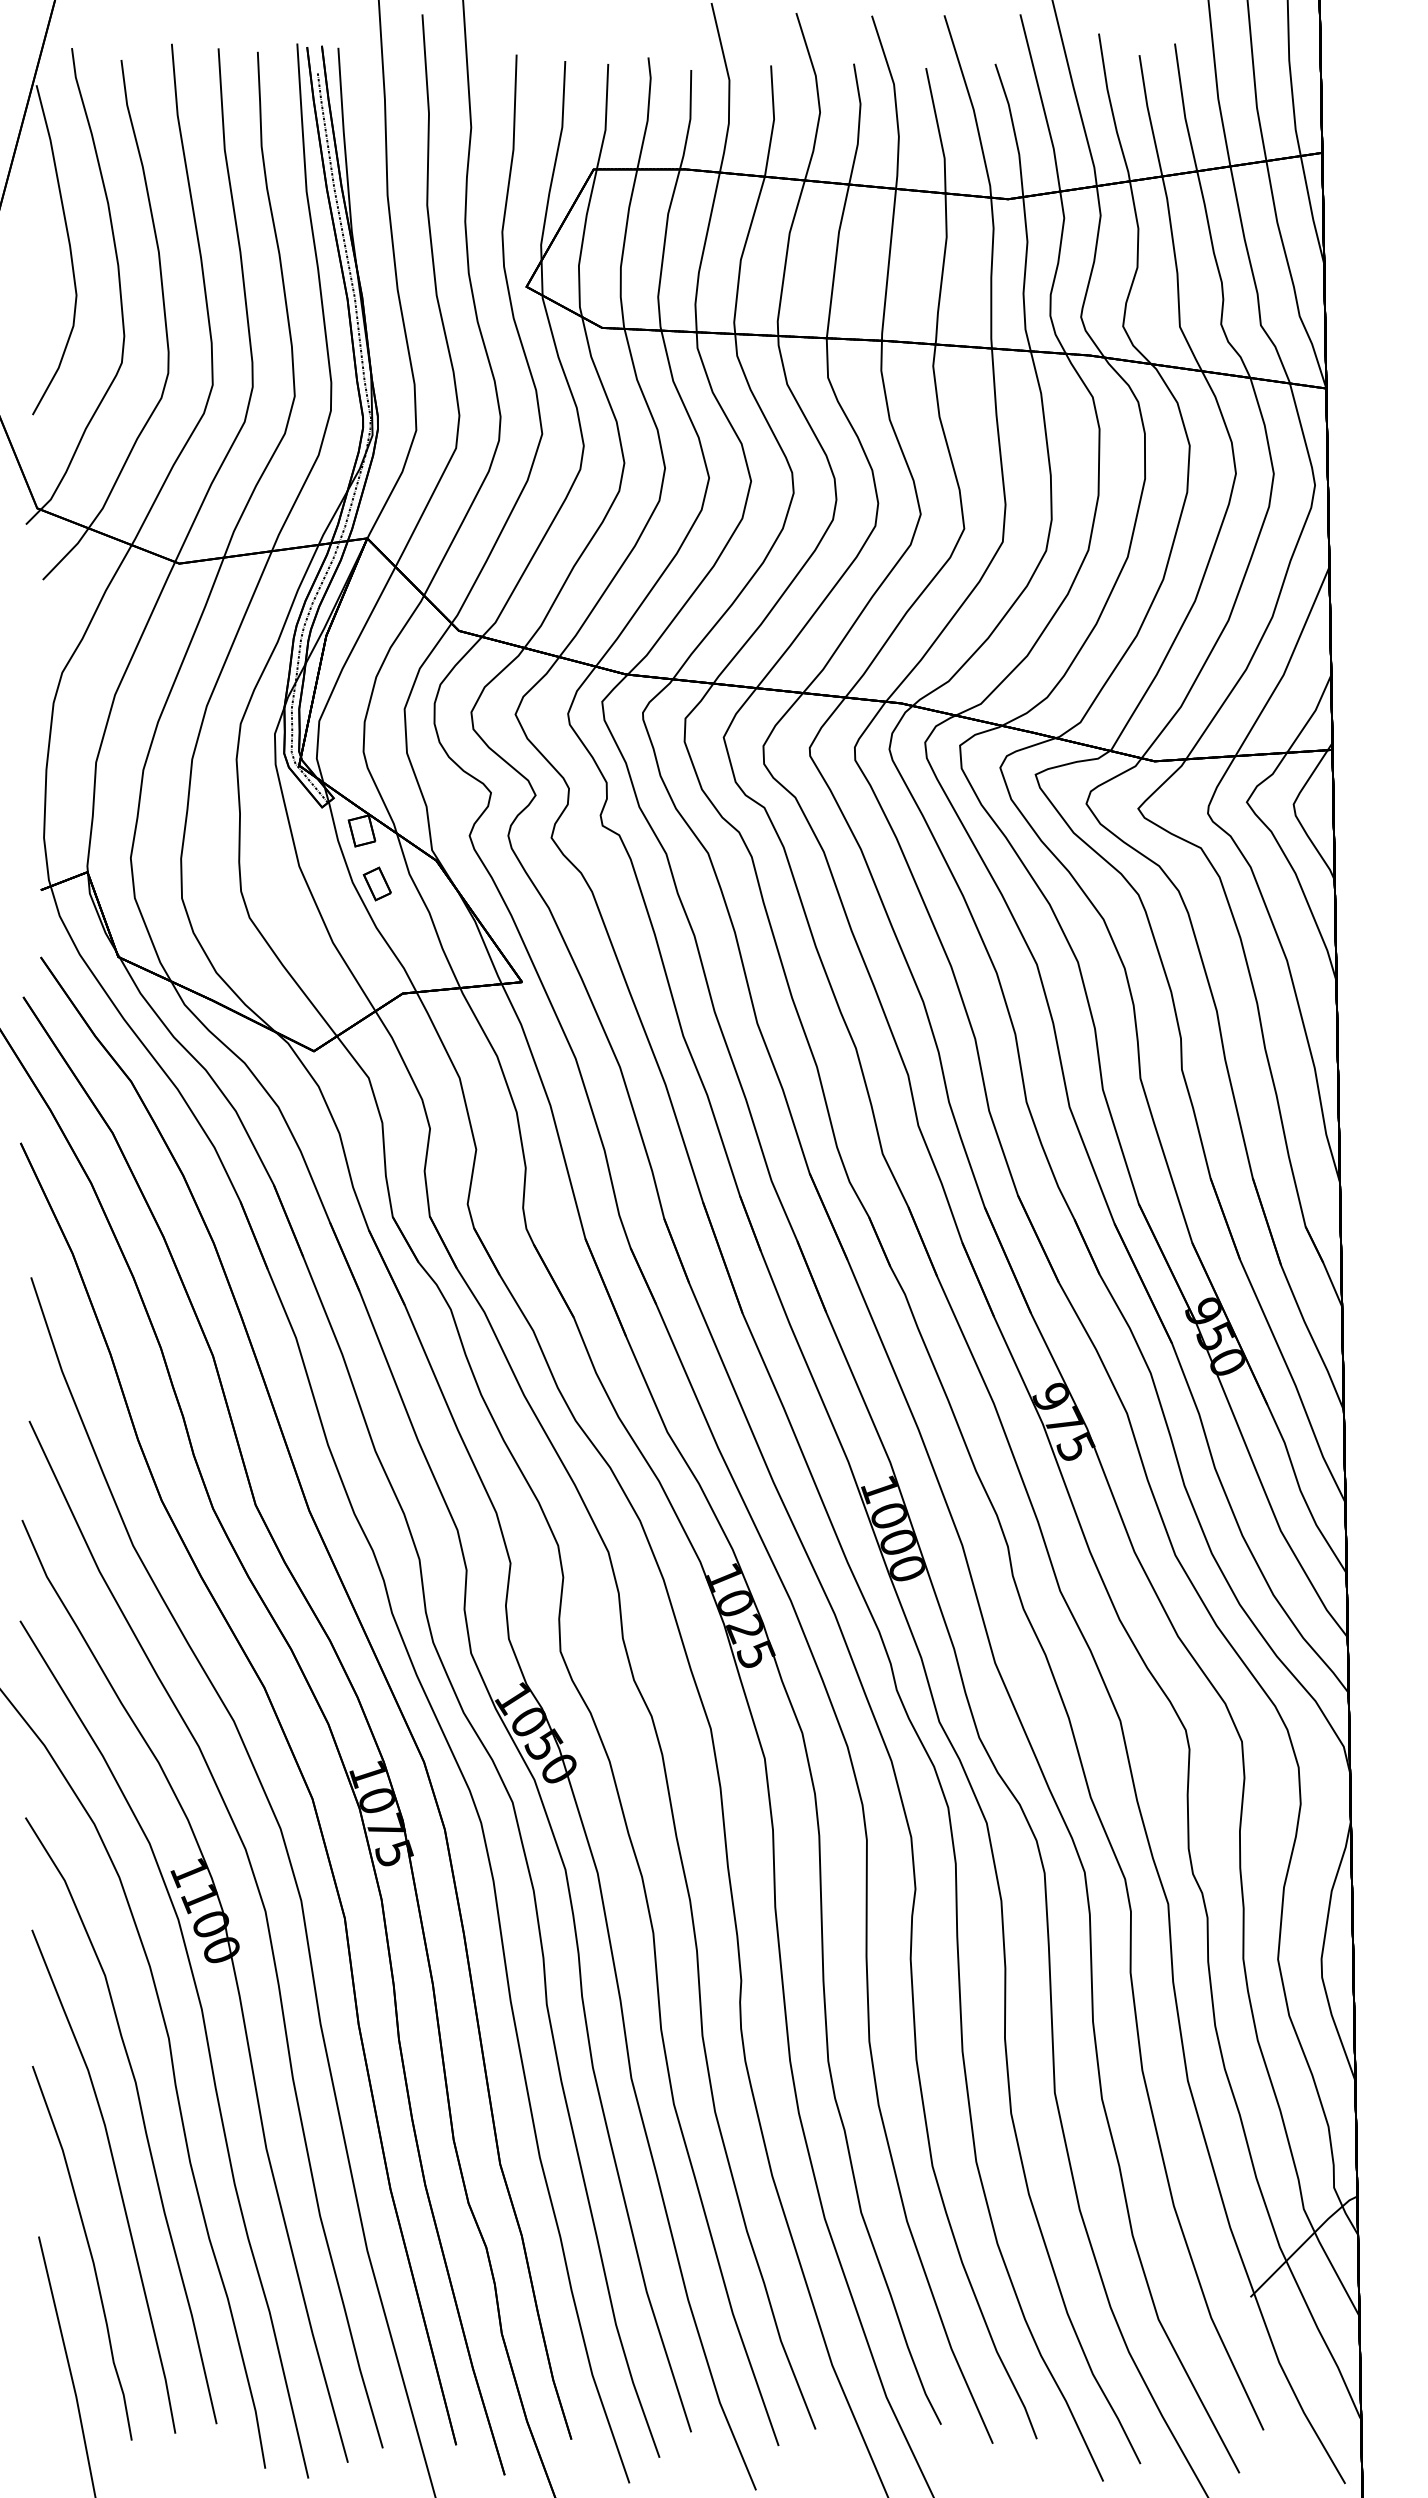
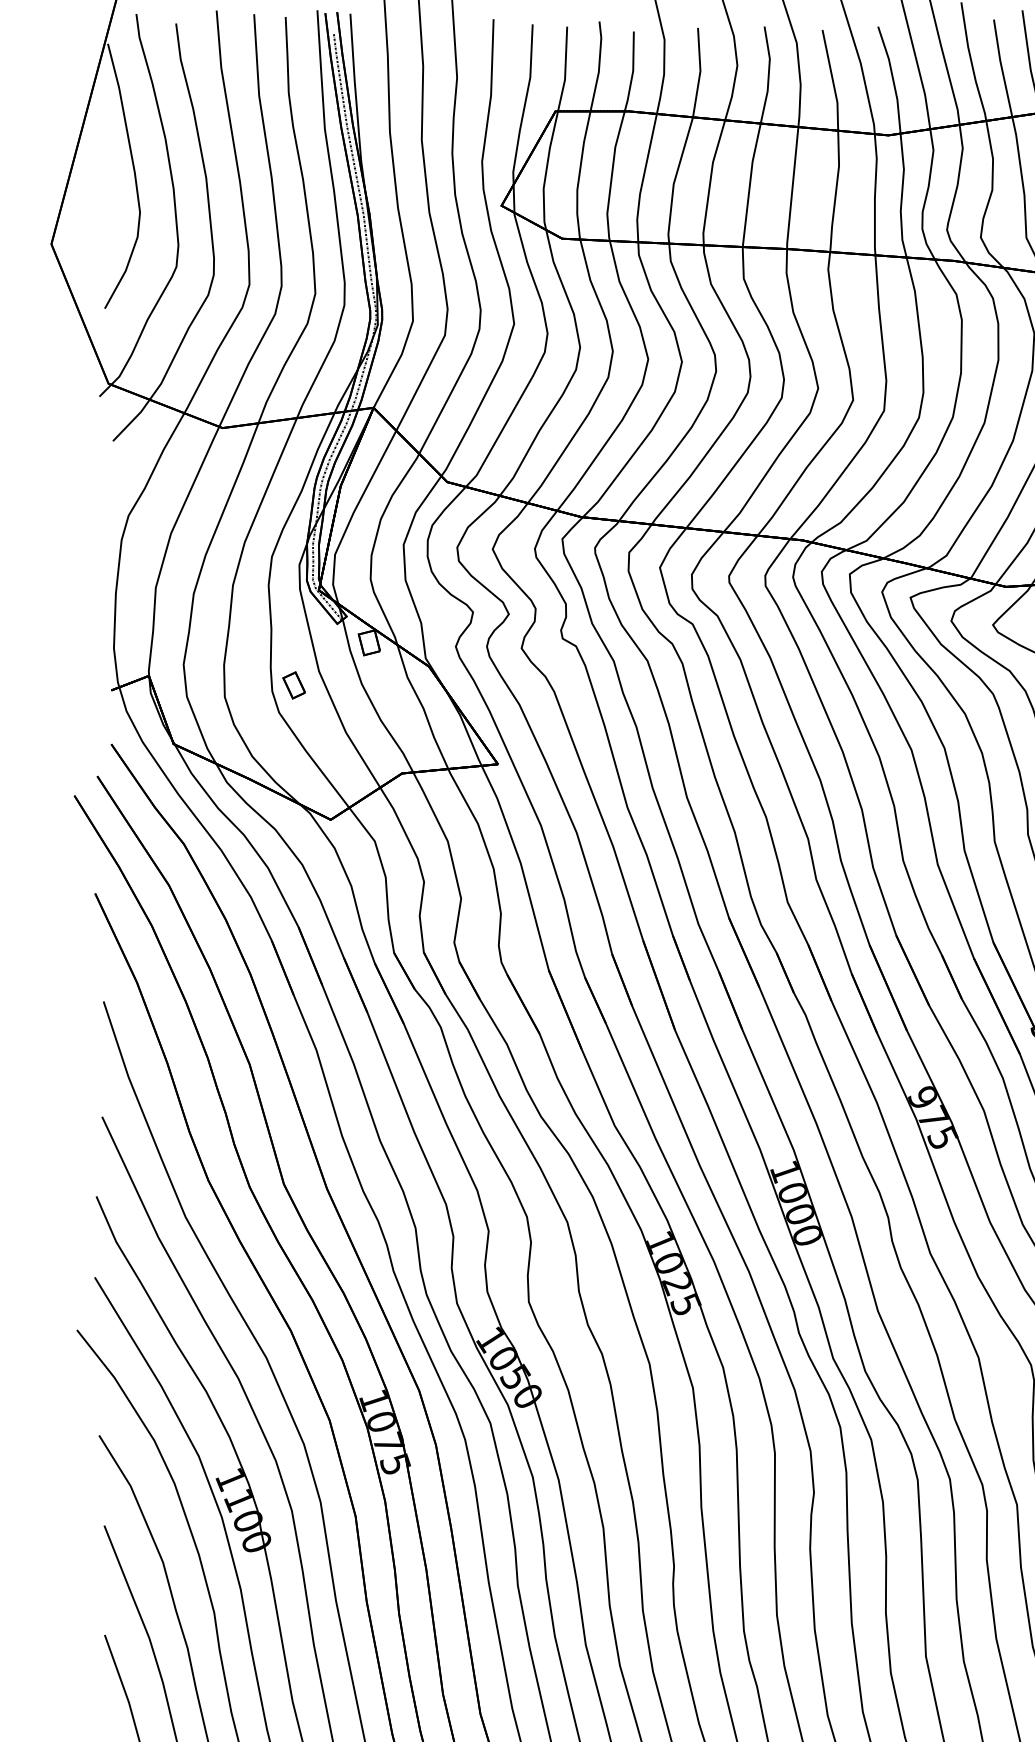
part: (376, 883) -> (293, 685), moved

